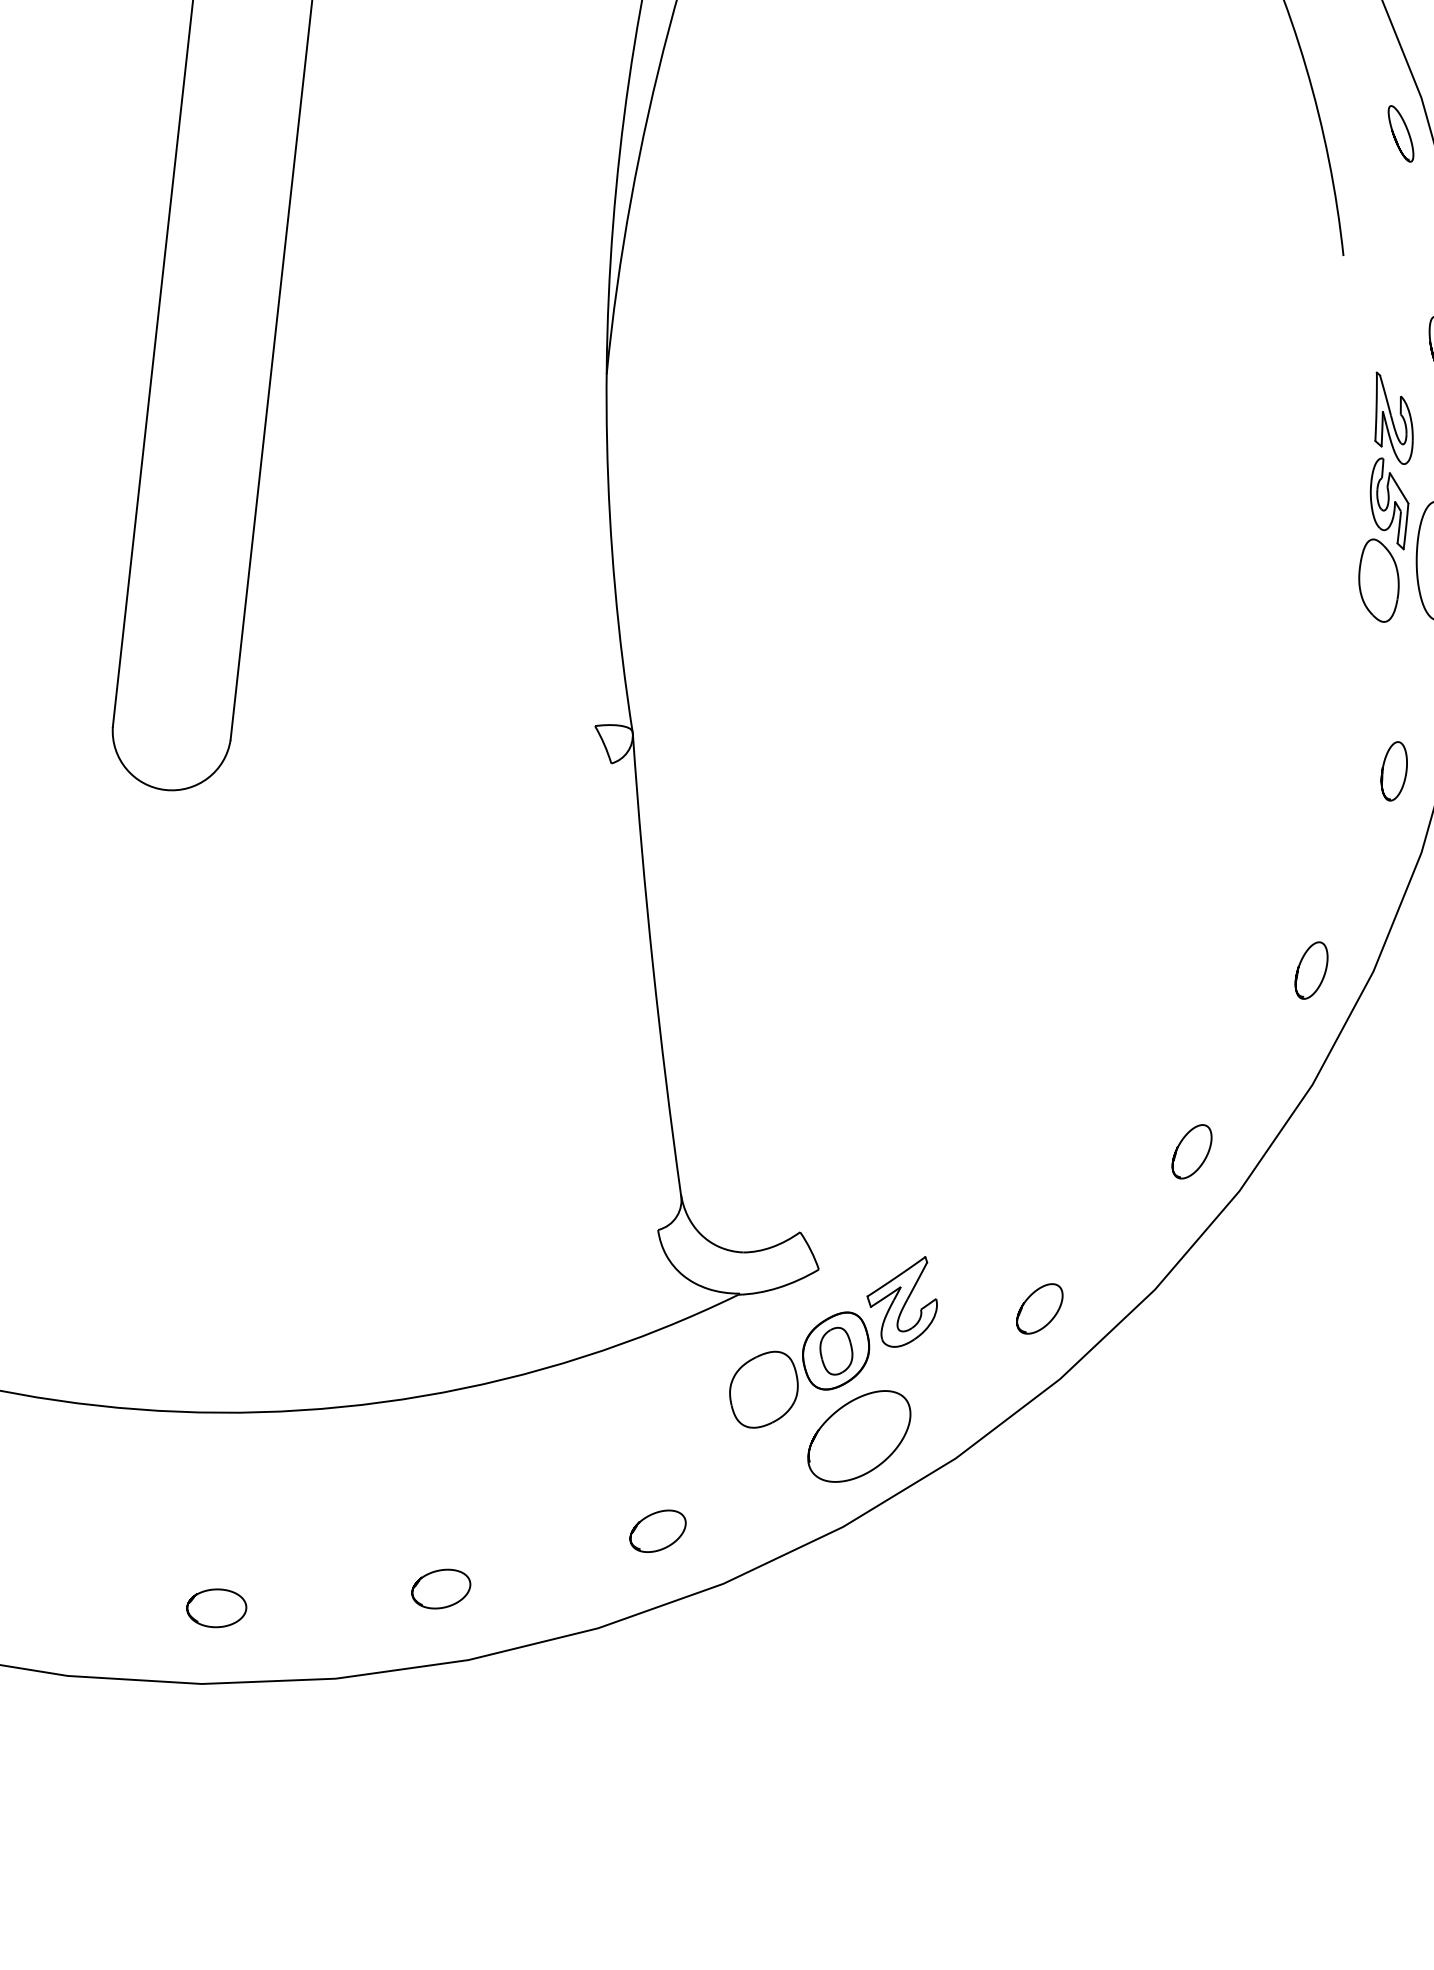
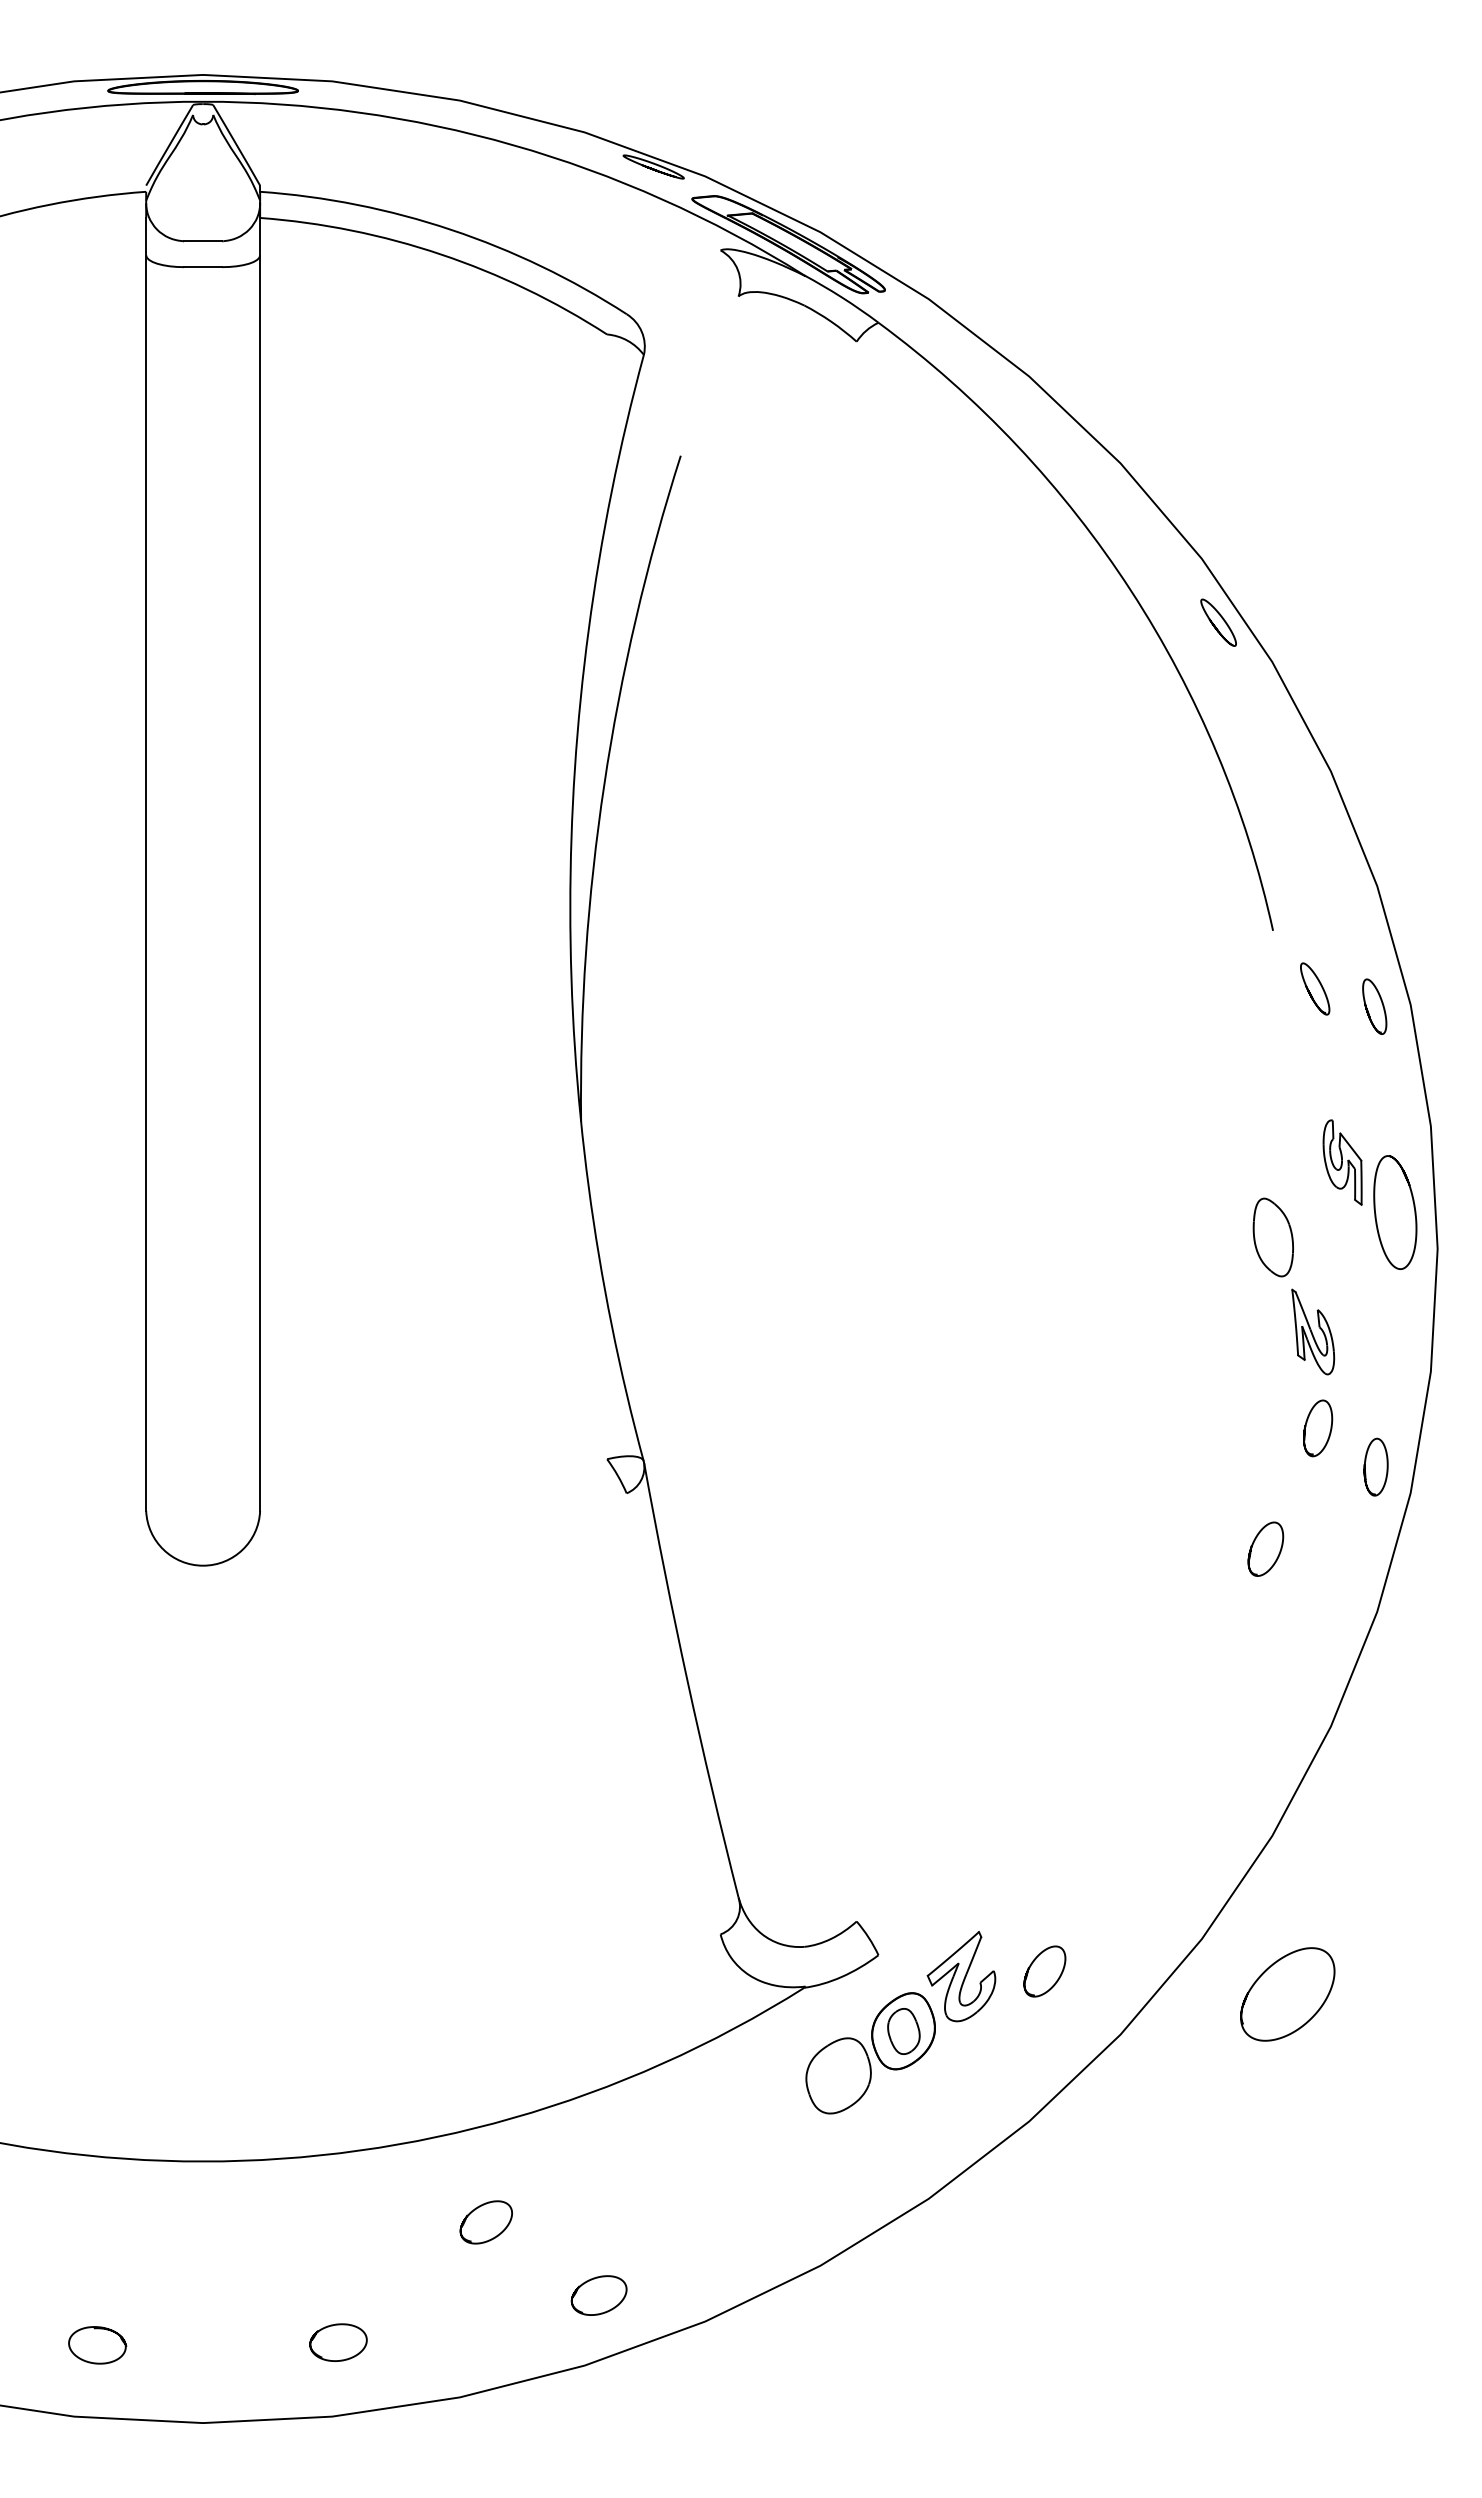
curve: (1406, 130) -> (1320, 985), moved
part: (1394, 418) -> (1313, 1331), moved
part: (1378, 580) -> (1272, 1237), moved
curve: (1383, 769) -> (1365, 1466), moved
curve: (1323, 975) -> (1329, 1431), moved
curve: (1179, 1146) -> (1253, 1545), moved
curve: (1028, 1299) -> (1033, 1963), moved
curve: (838, 1411) -> (1265, 1972), moved
curve: (648, 1517) -> (475, 2210), moved
curve: (438, 1571) -> (594, 2279), moved

